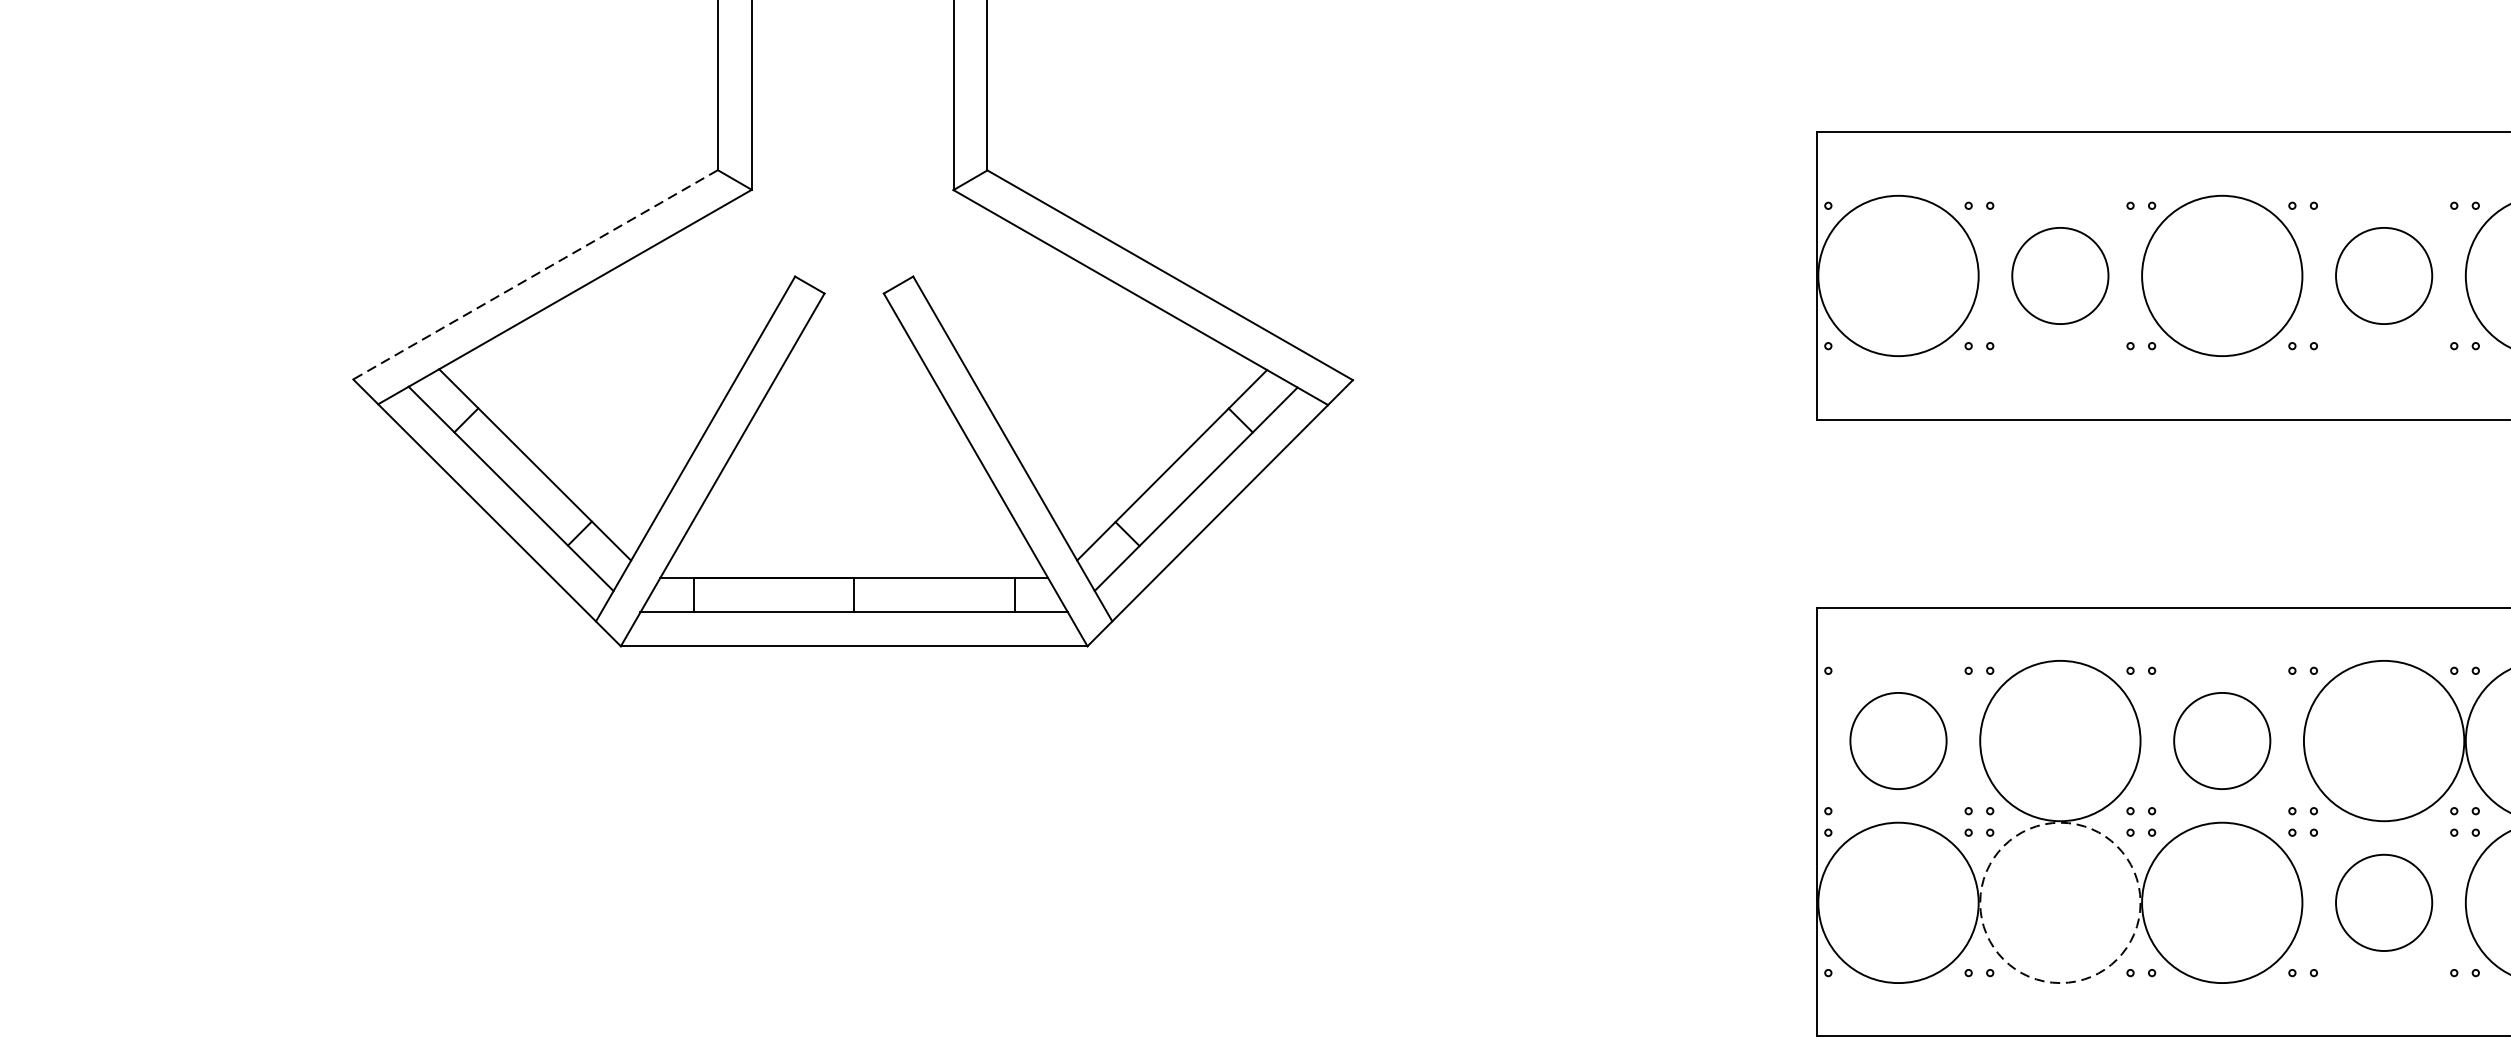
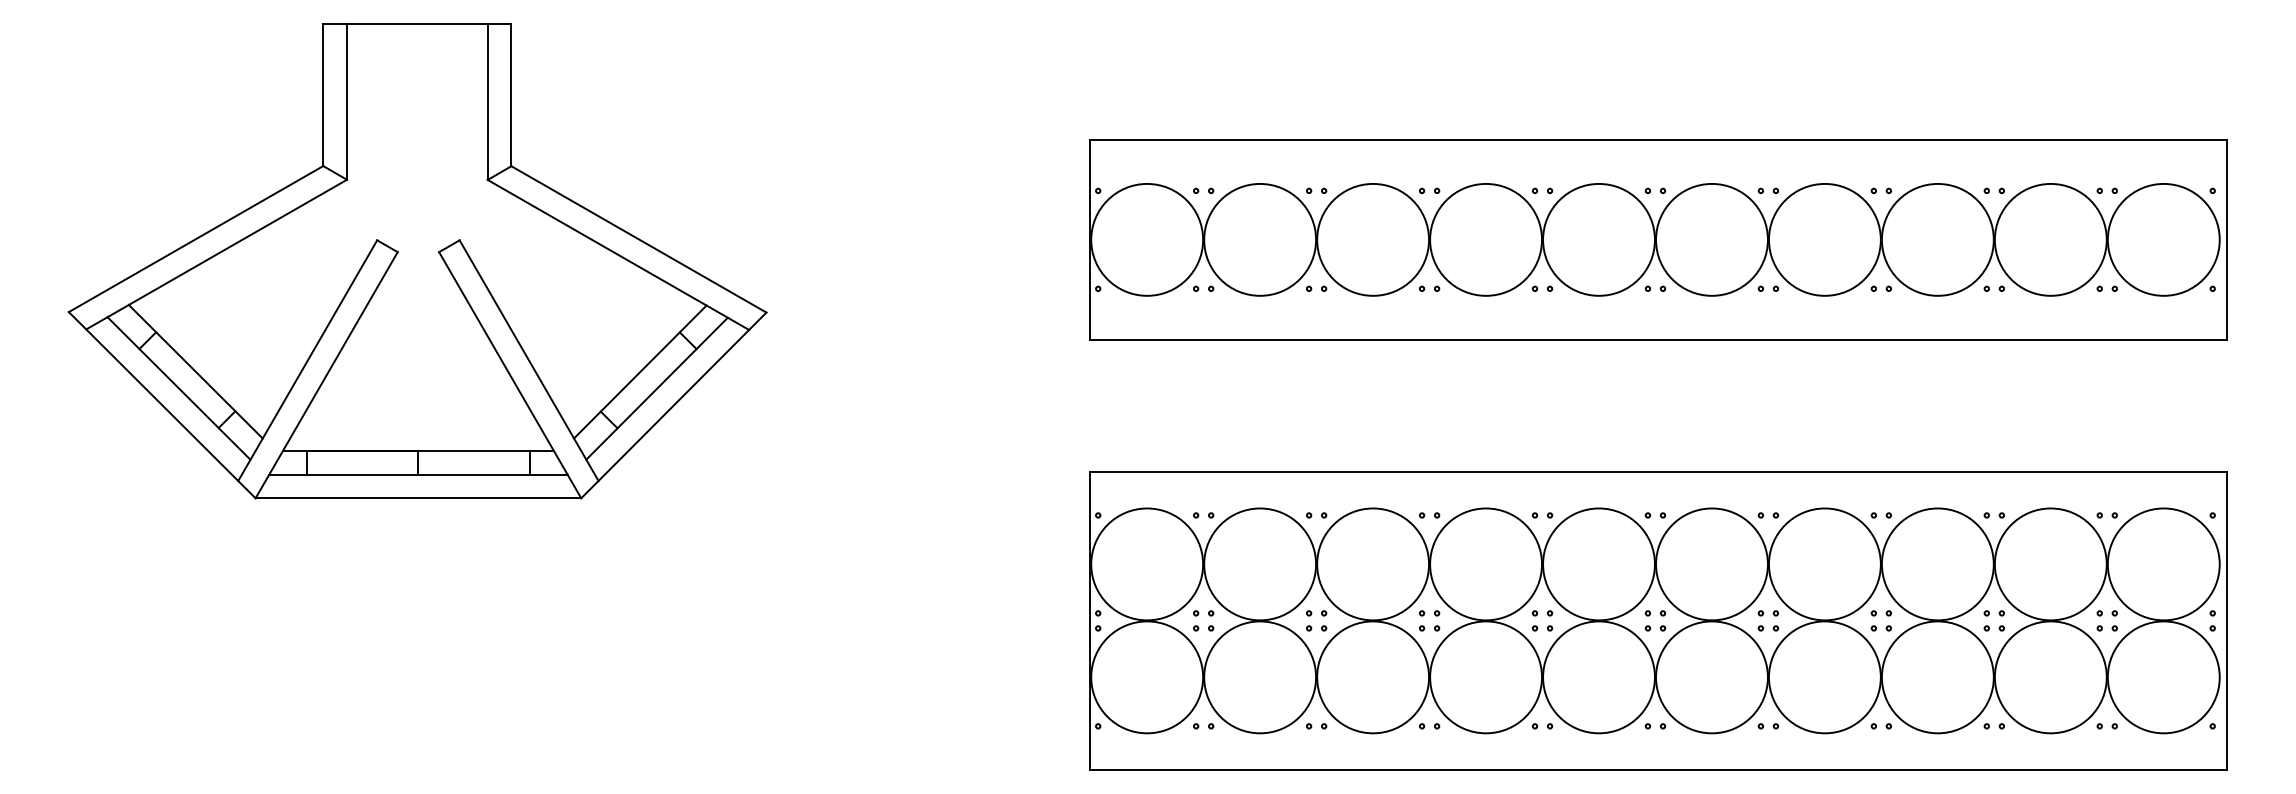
line: (536, 275) -> (196, 239), dashed -> solid
circle: (2060, 275) -> (1260, 239), size x1.67
circle: (2384, 275) -> (1486, 239), size x1.67
circle: (1898, 741) -> (1147, 564), size x1.67
circle: (2222, 741) -> (1373, 564), size x1.67
circle: (2060, 903) -> (1260, 677), dashed -> solid
circle: (2384, 903) -> (1486, 677), size x1.67

